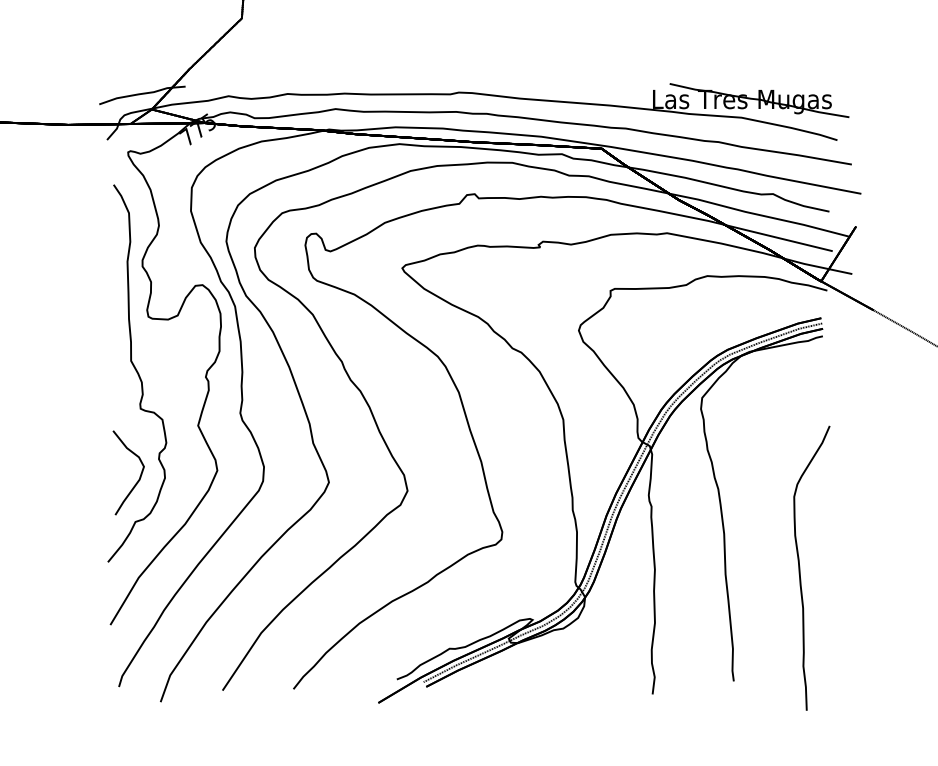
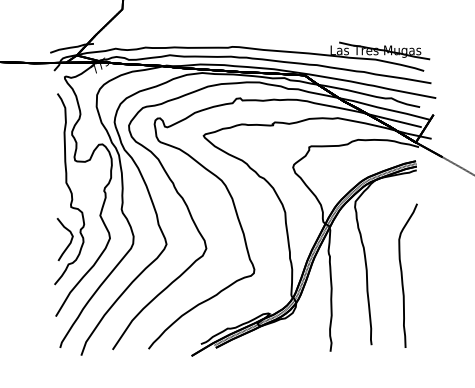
curve: (800, 567) -> (402, 275), moved

